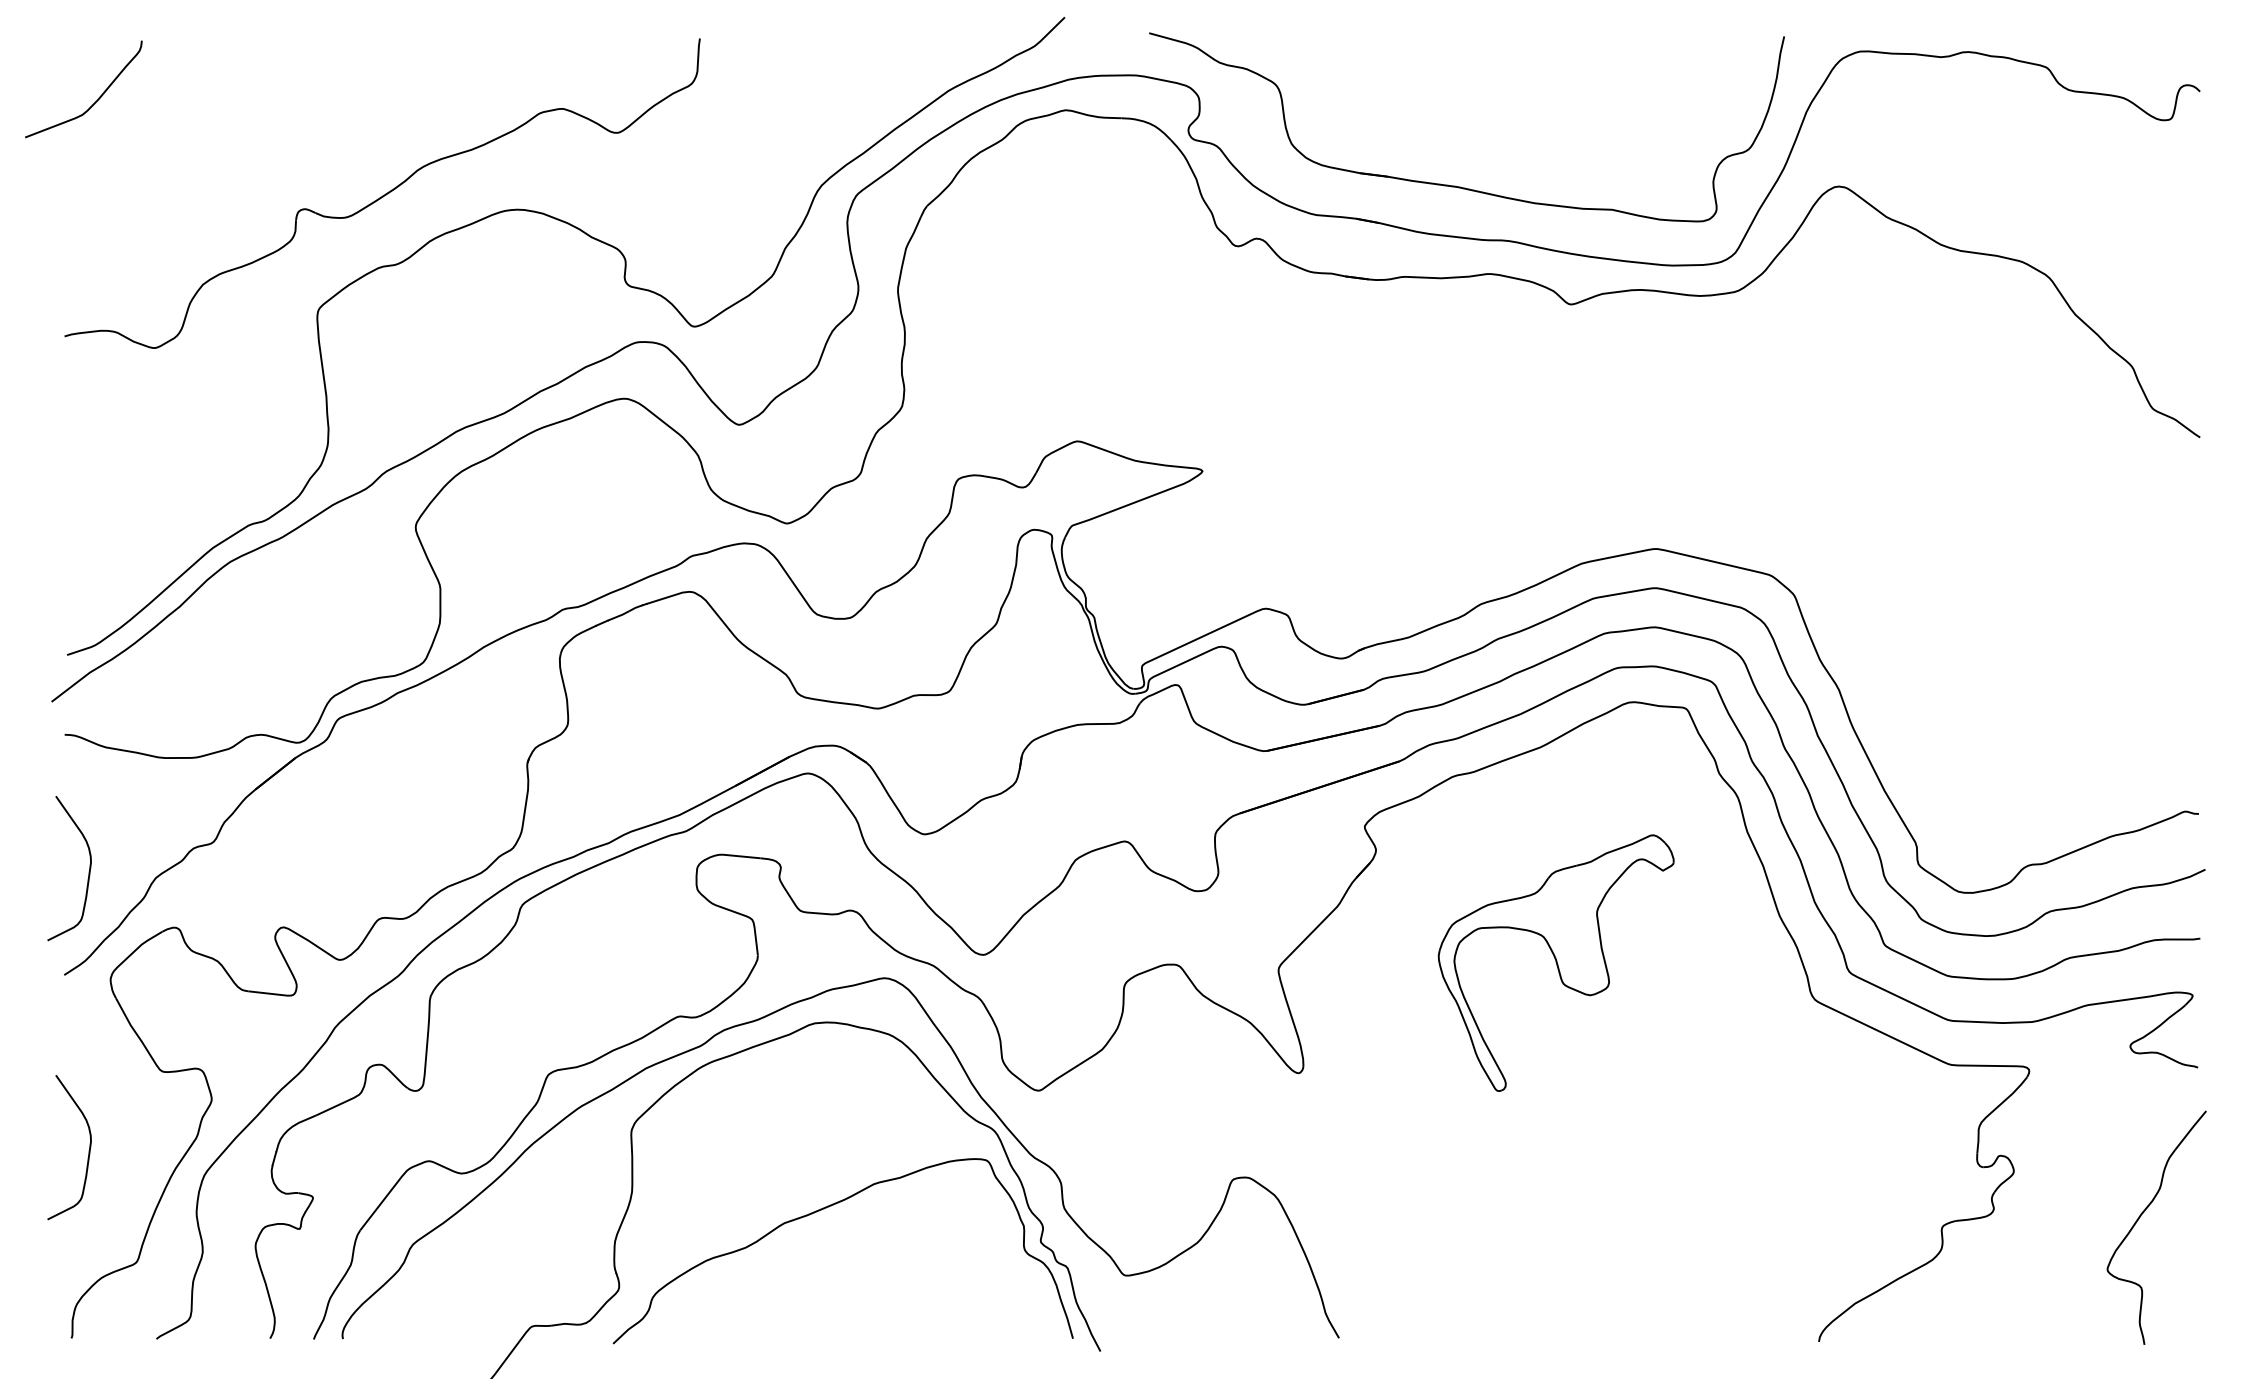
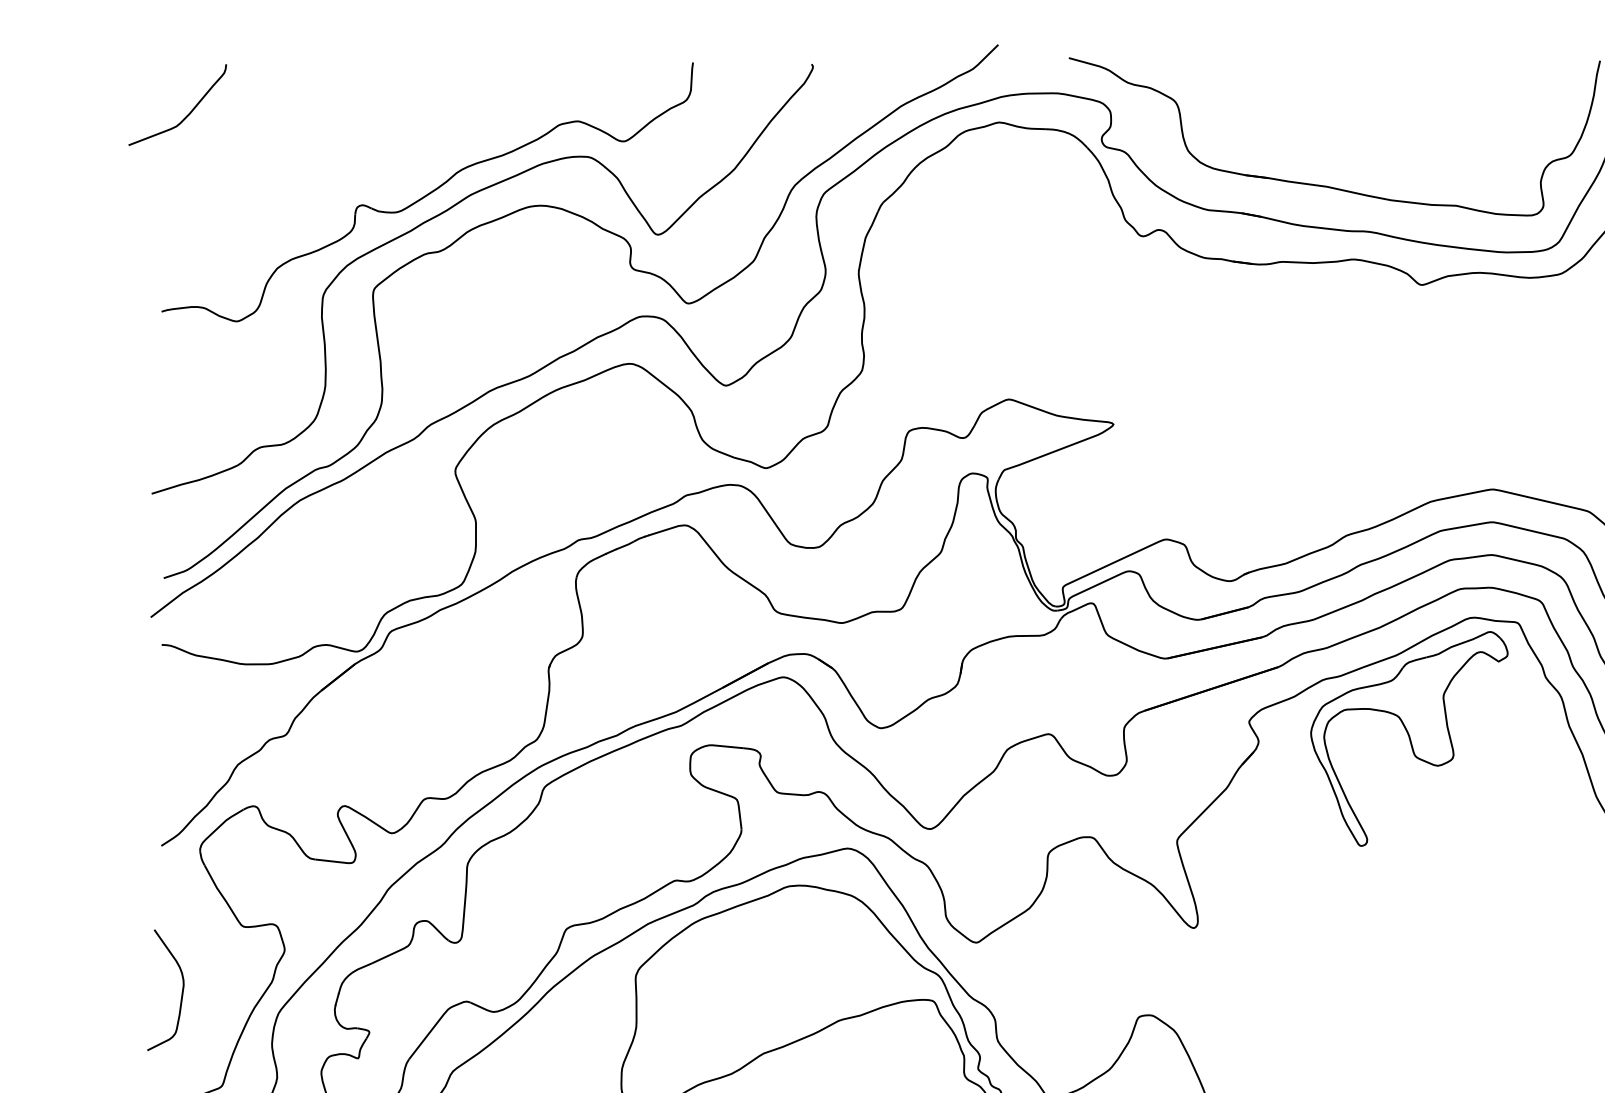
curve: (404, 217) -> (445, 212), added
curve: (88, 871) -> (181, 759), removed
part: (1555, 962) -> (1408, 738), moved

